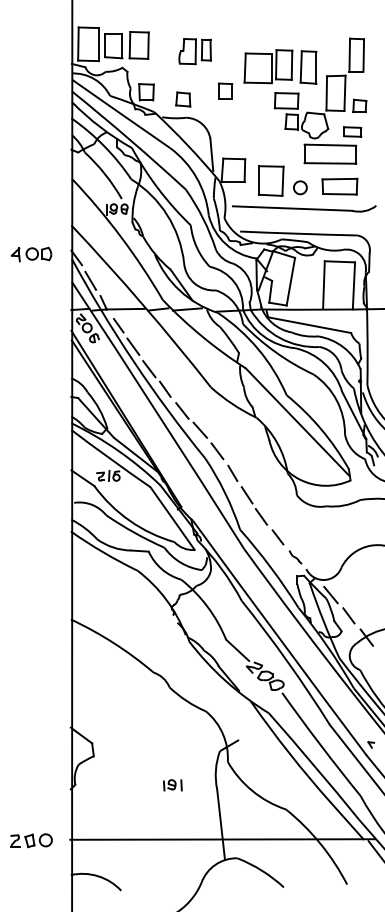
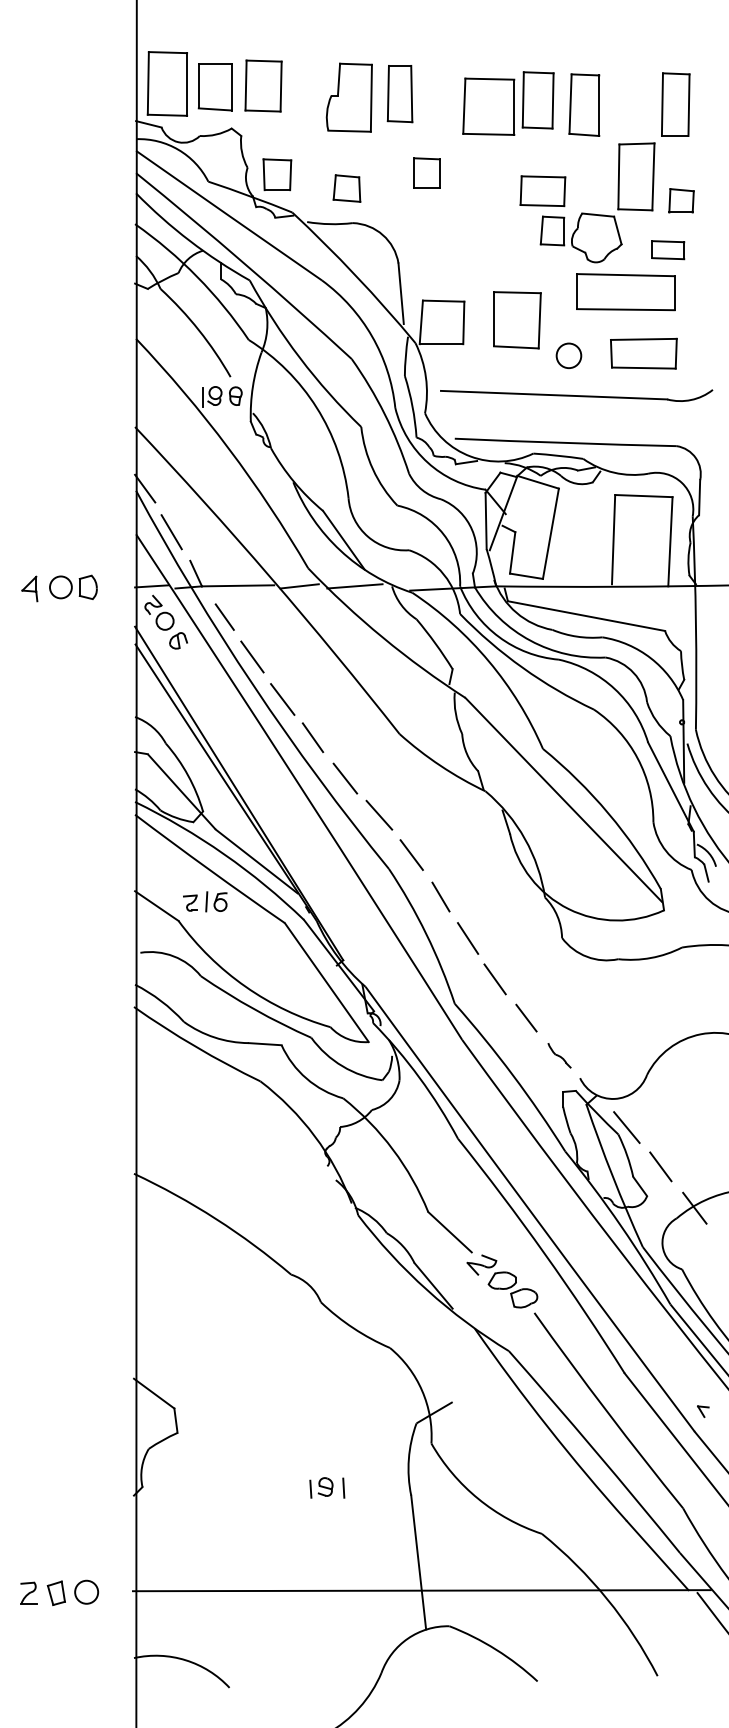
part: (194, 51) -> (368, 97), size x1.43
part: (280, 66) -> (531, 103), moved
part: (271, 180) -> (517, 319), moved
part: (31, 254) -> (59, 588), moved

